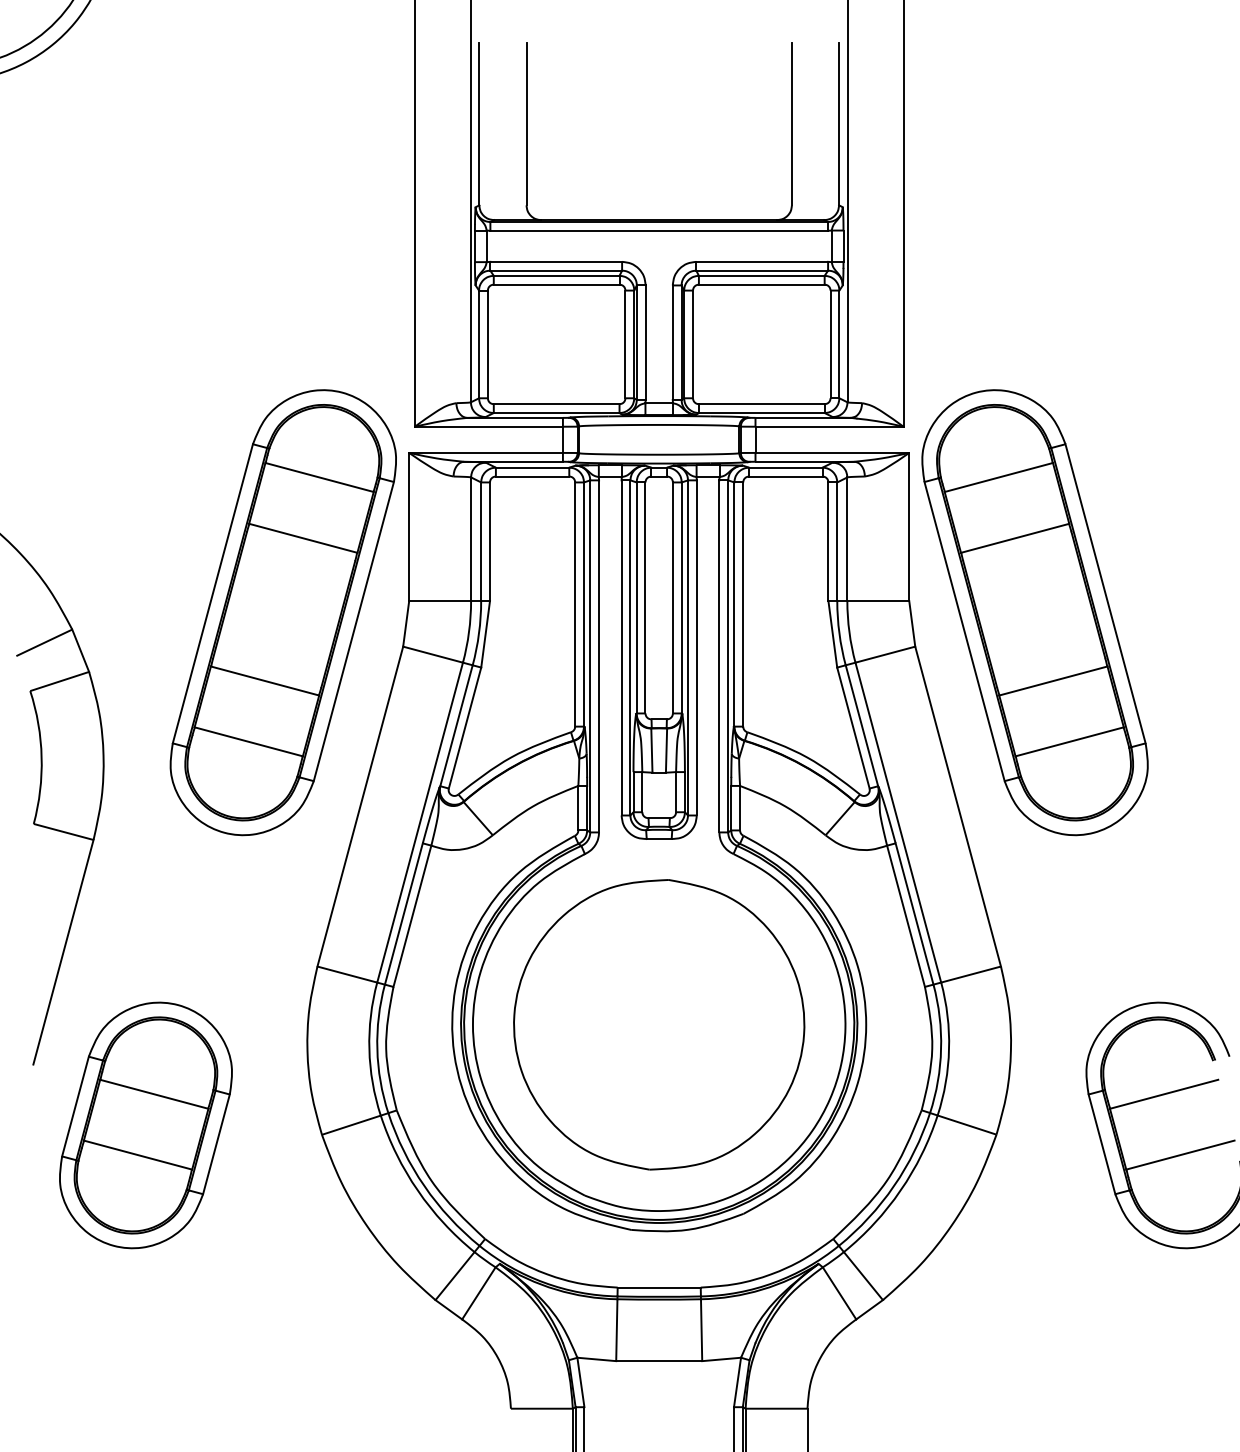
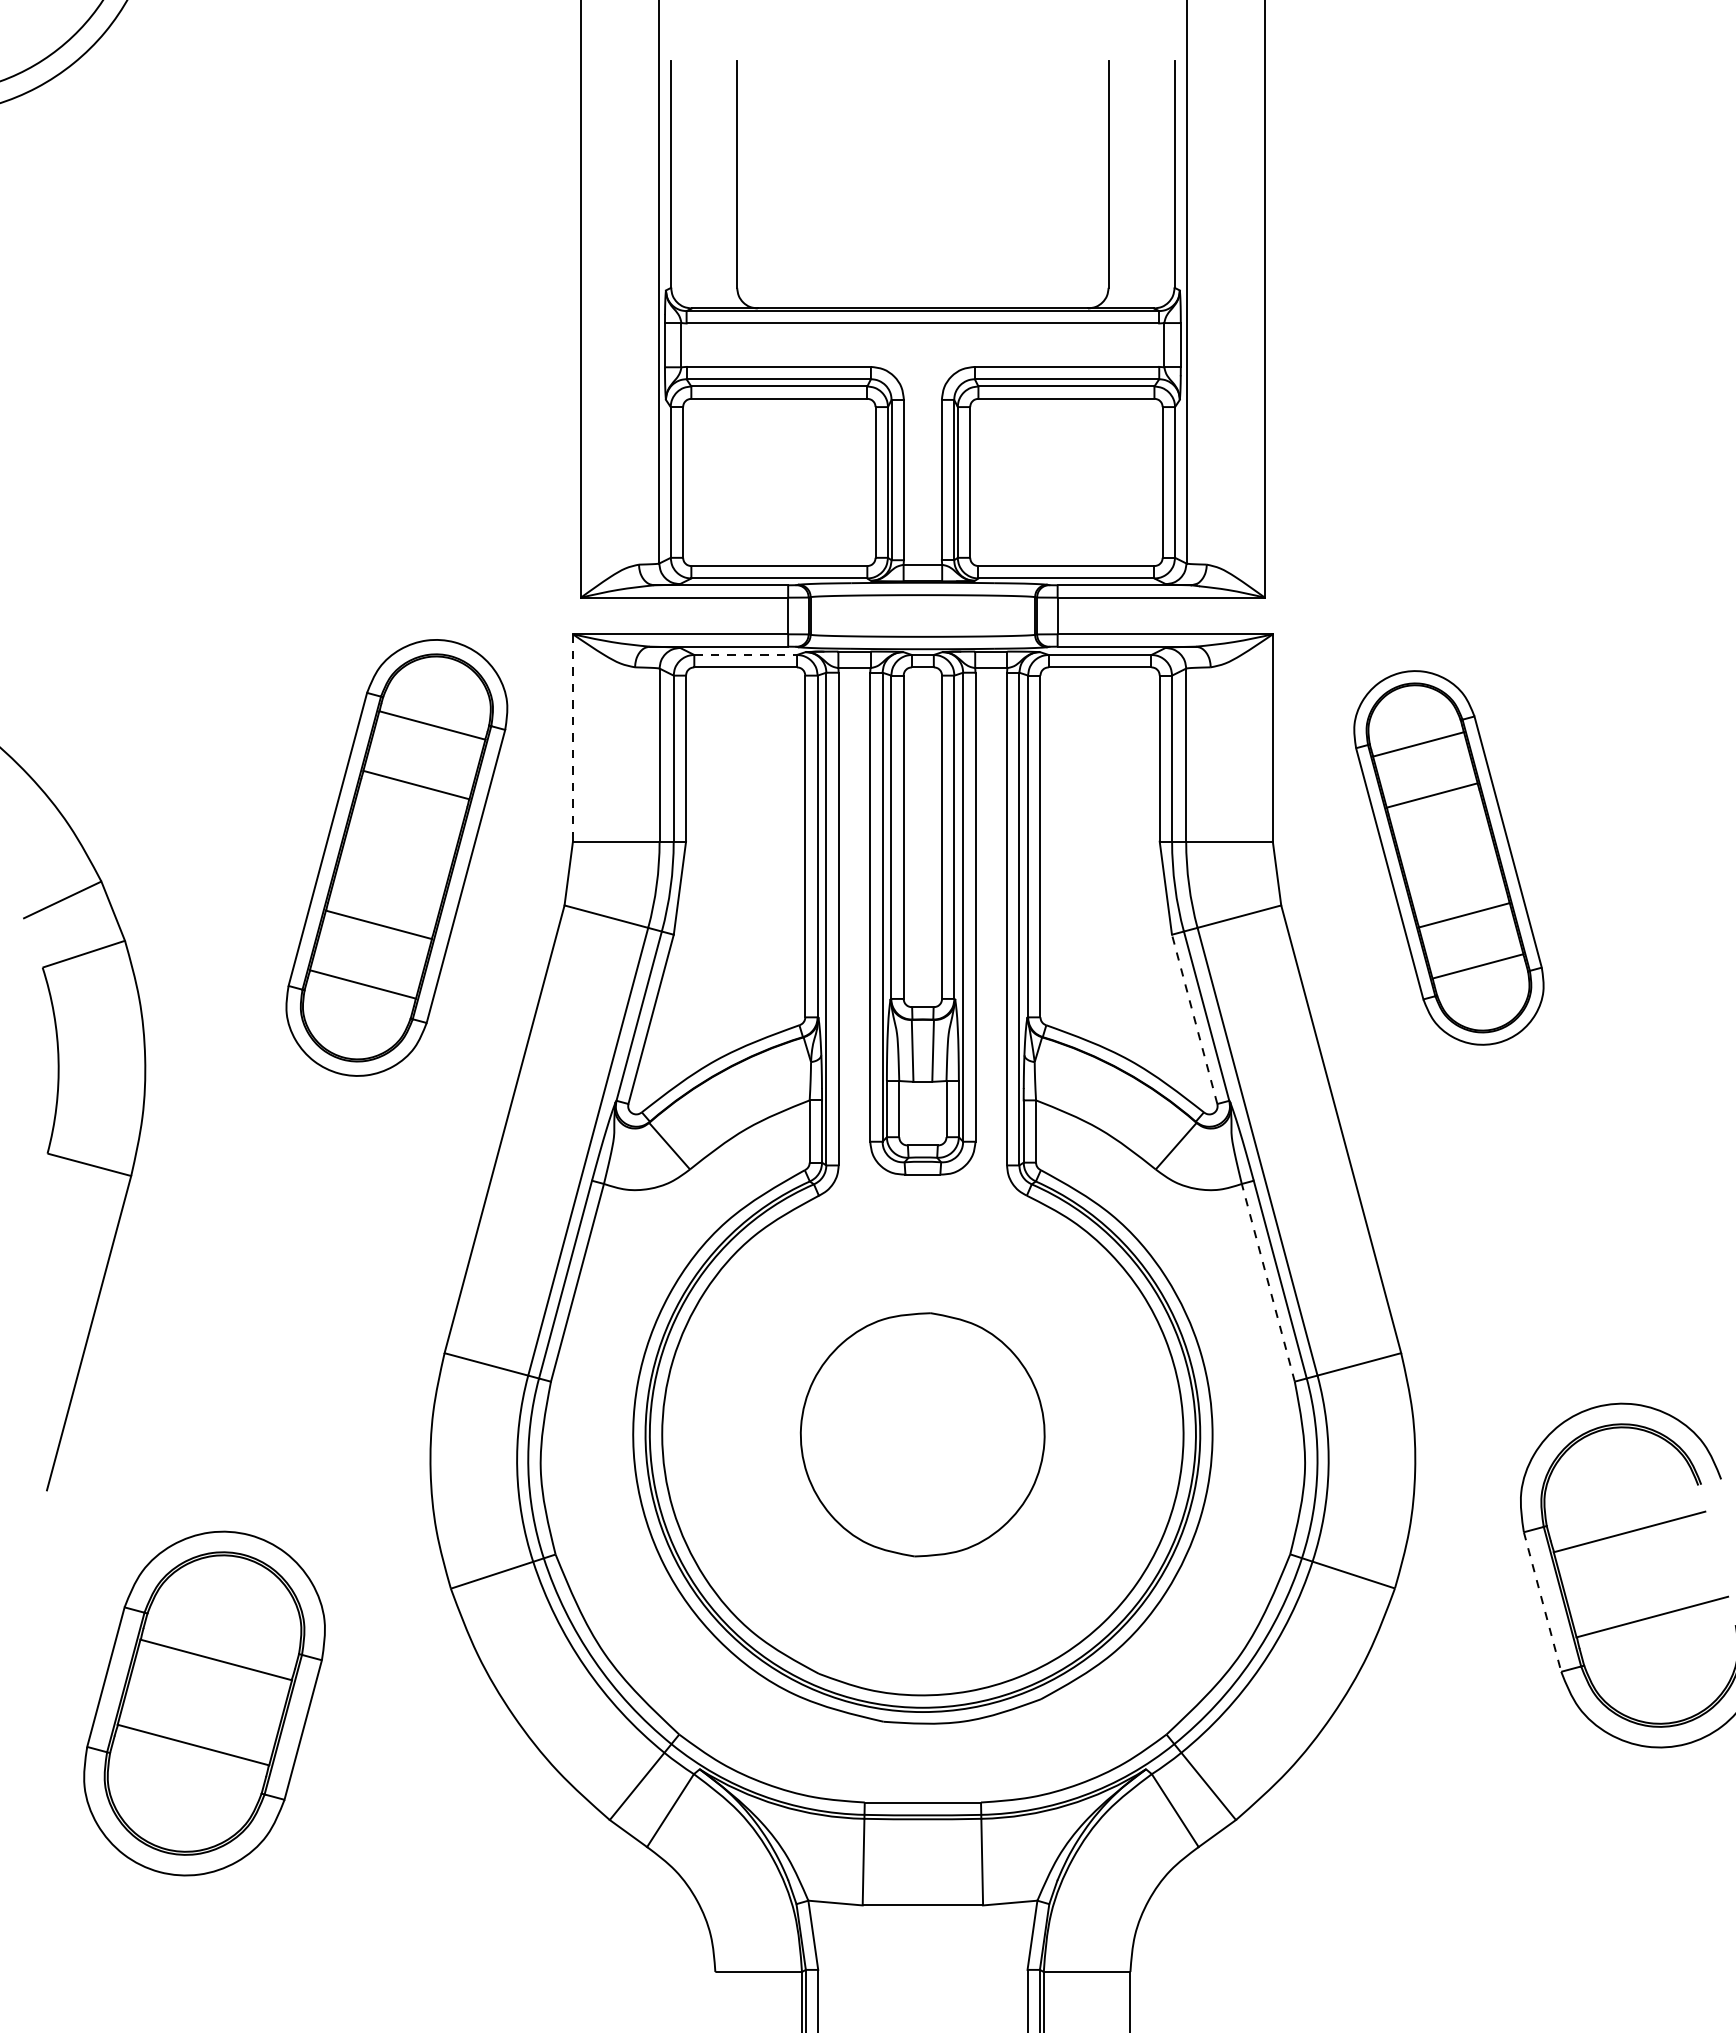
line: (533, 468) -> (746, 655), solid -> dashed
line: (408, 526) -> (572, 737), solid -> dashed
part: (283, 612) -> (396, 857), size x0.7
part: (1034, 612) -> (1448, 857), size x0.6
line: (853, 728) -> (1194, 1019), solid -> dashed
line: (906, 916) -> (1268, 1282), solid -> dashed
part: (658, 1024) -> (922, 1434), size x0.6
part: (145, 1125) -> (204, 1703), moved
line: (1101, 1144) -> (1542, 1602), solid -> dashed

